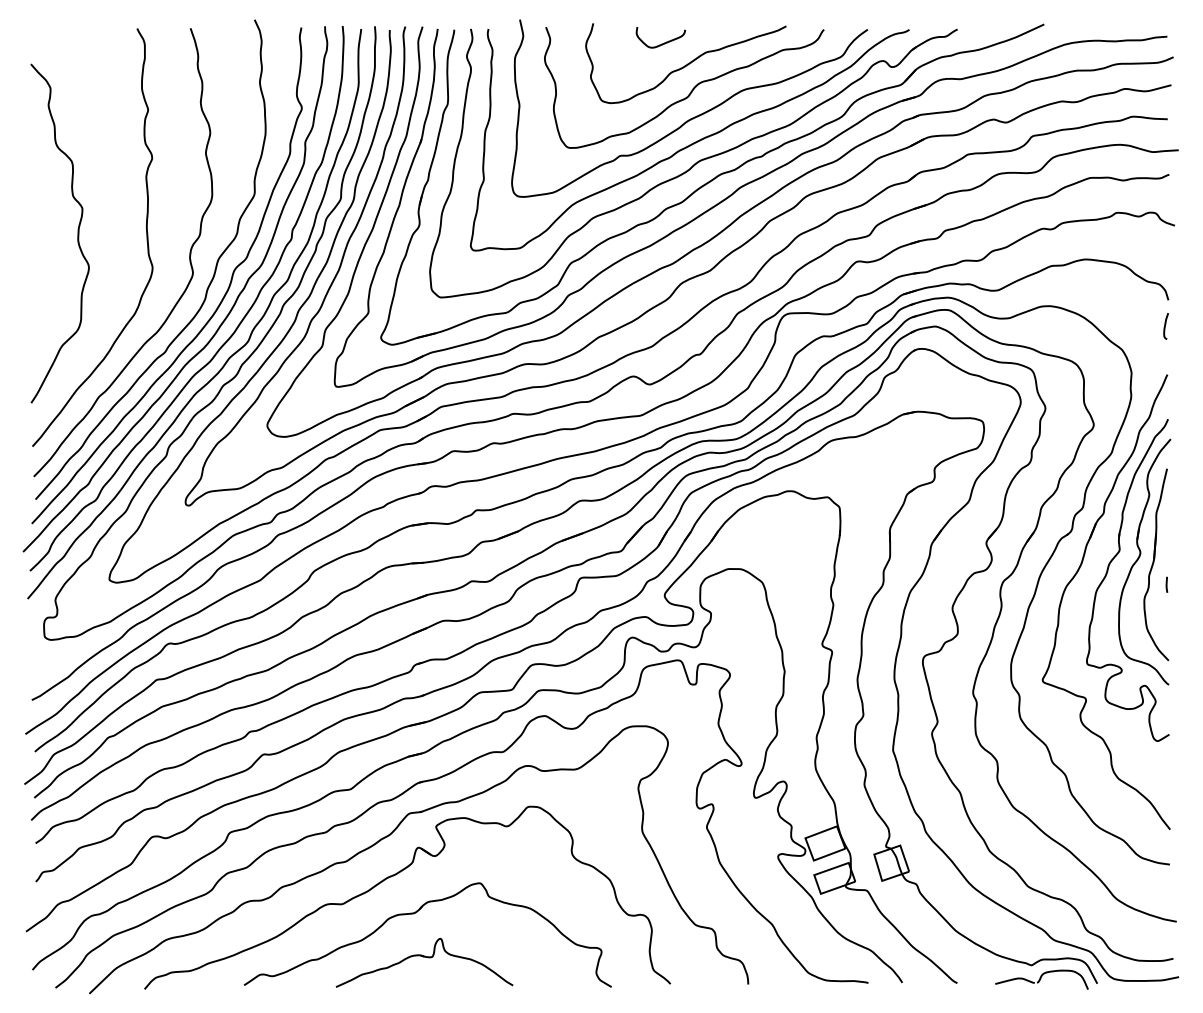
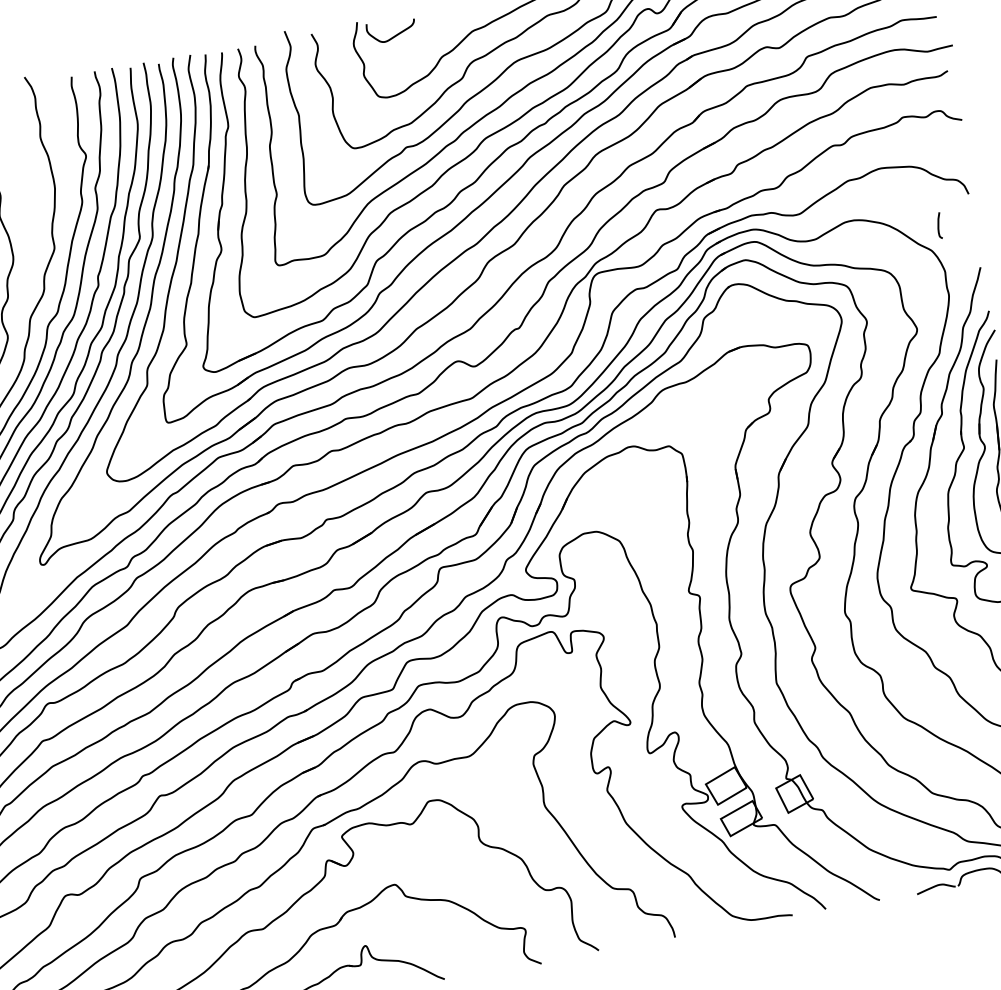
curve: (661, 43) -> (393, 36), moved
curve: (1165, 326) -> (939, 225), moved

